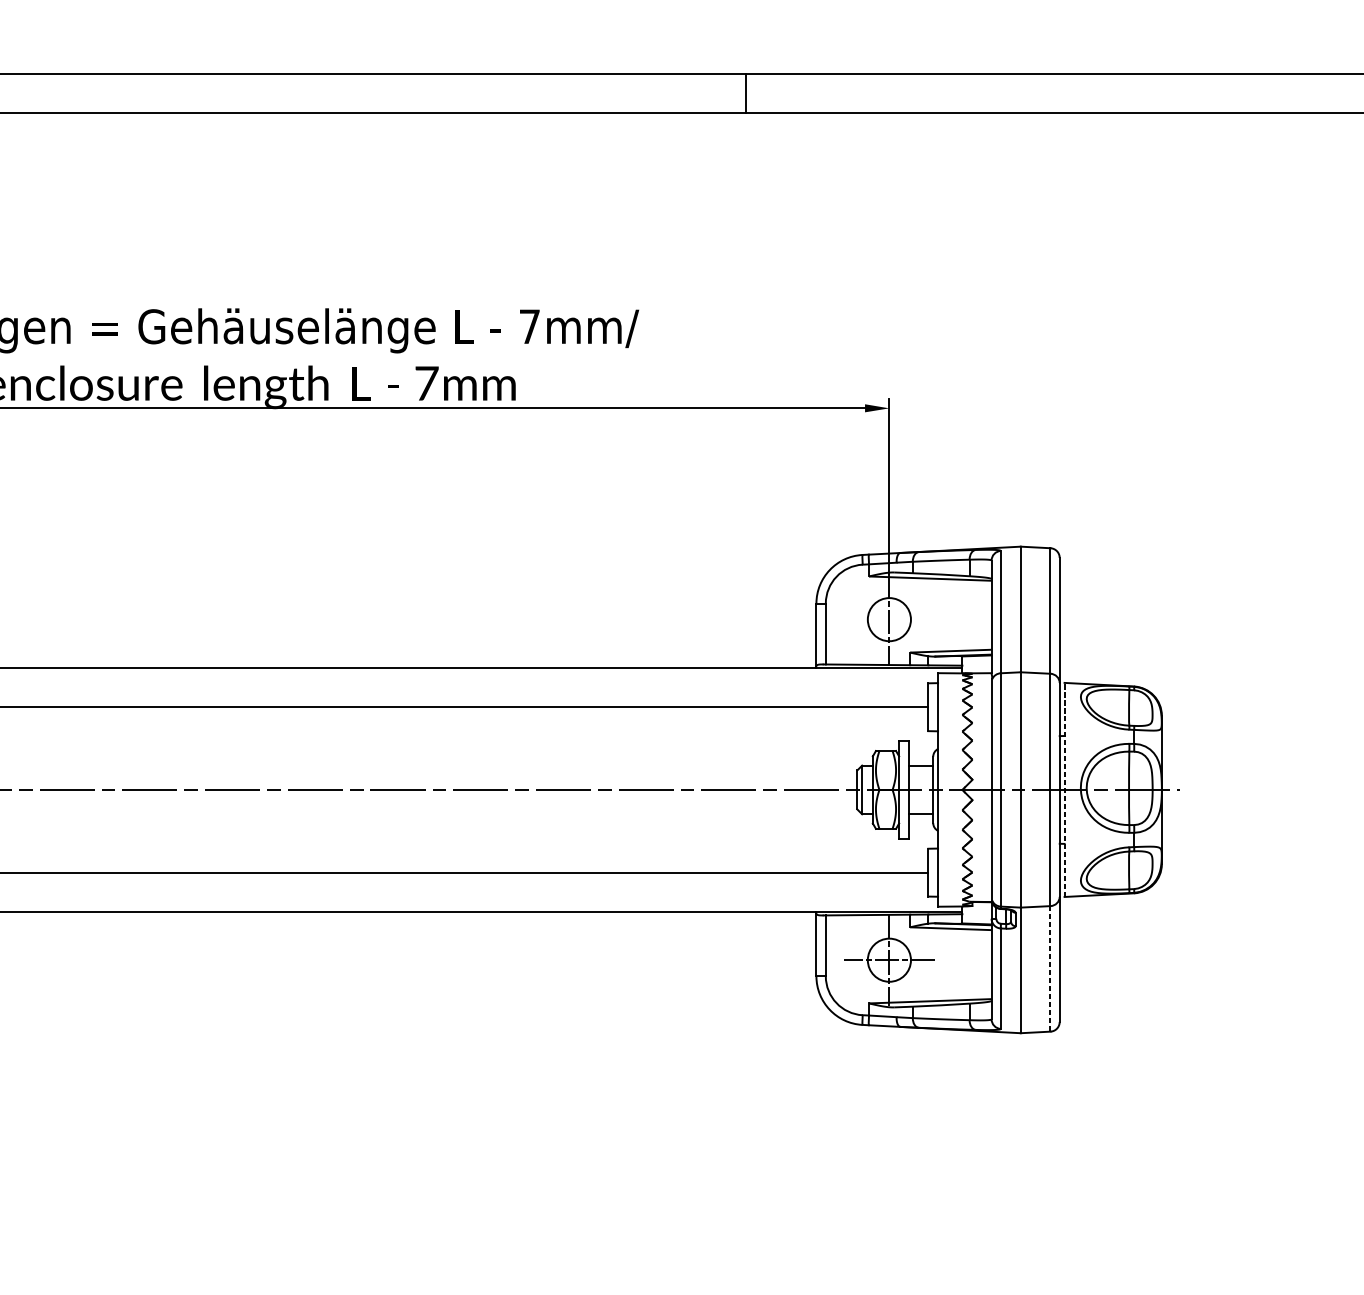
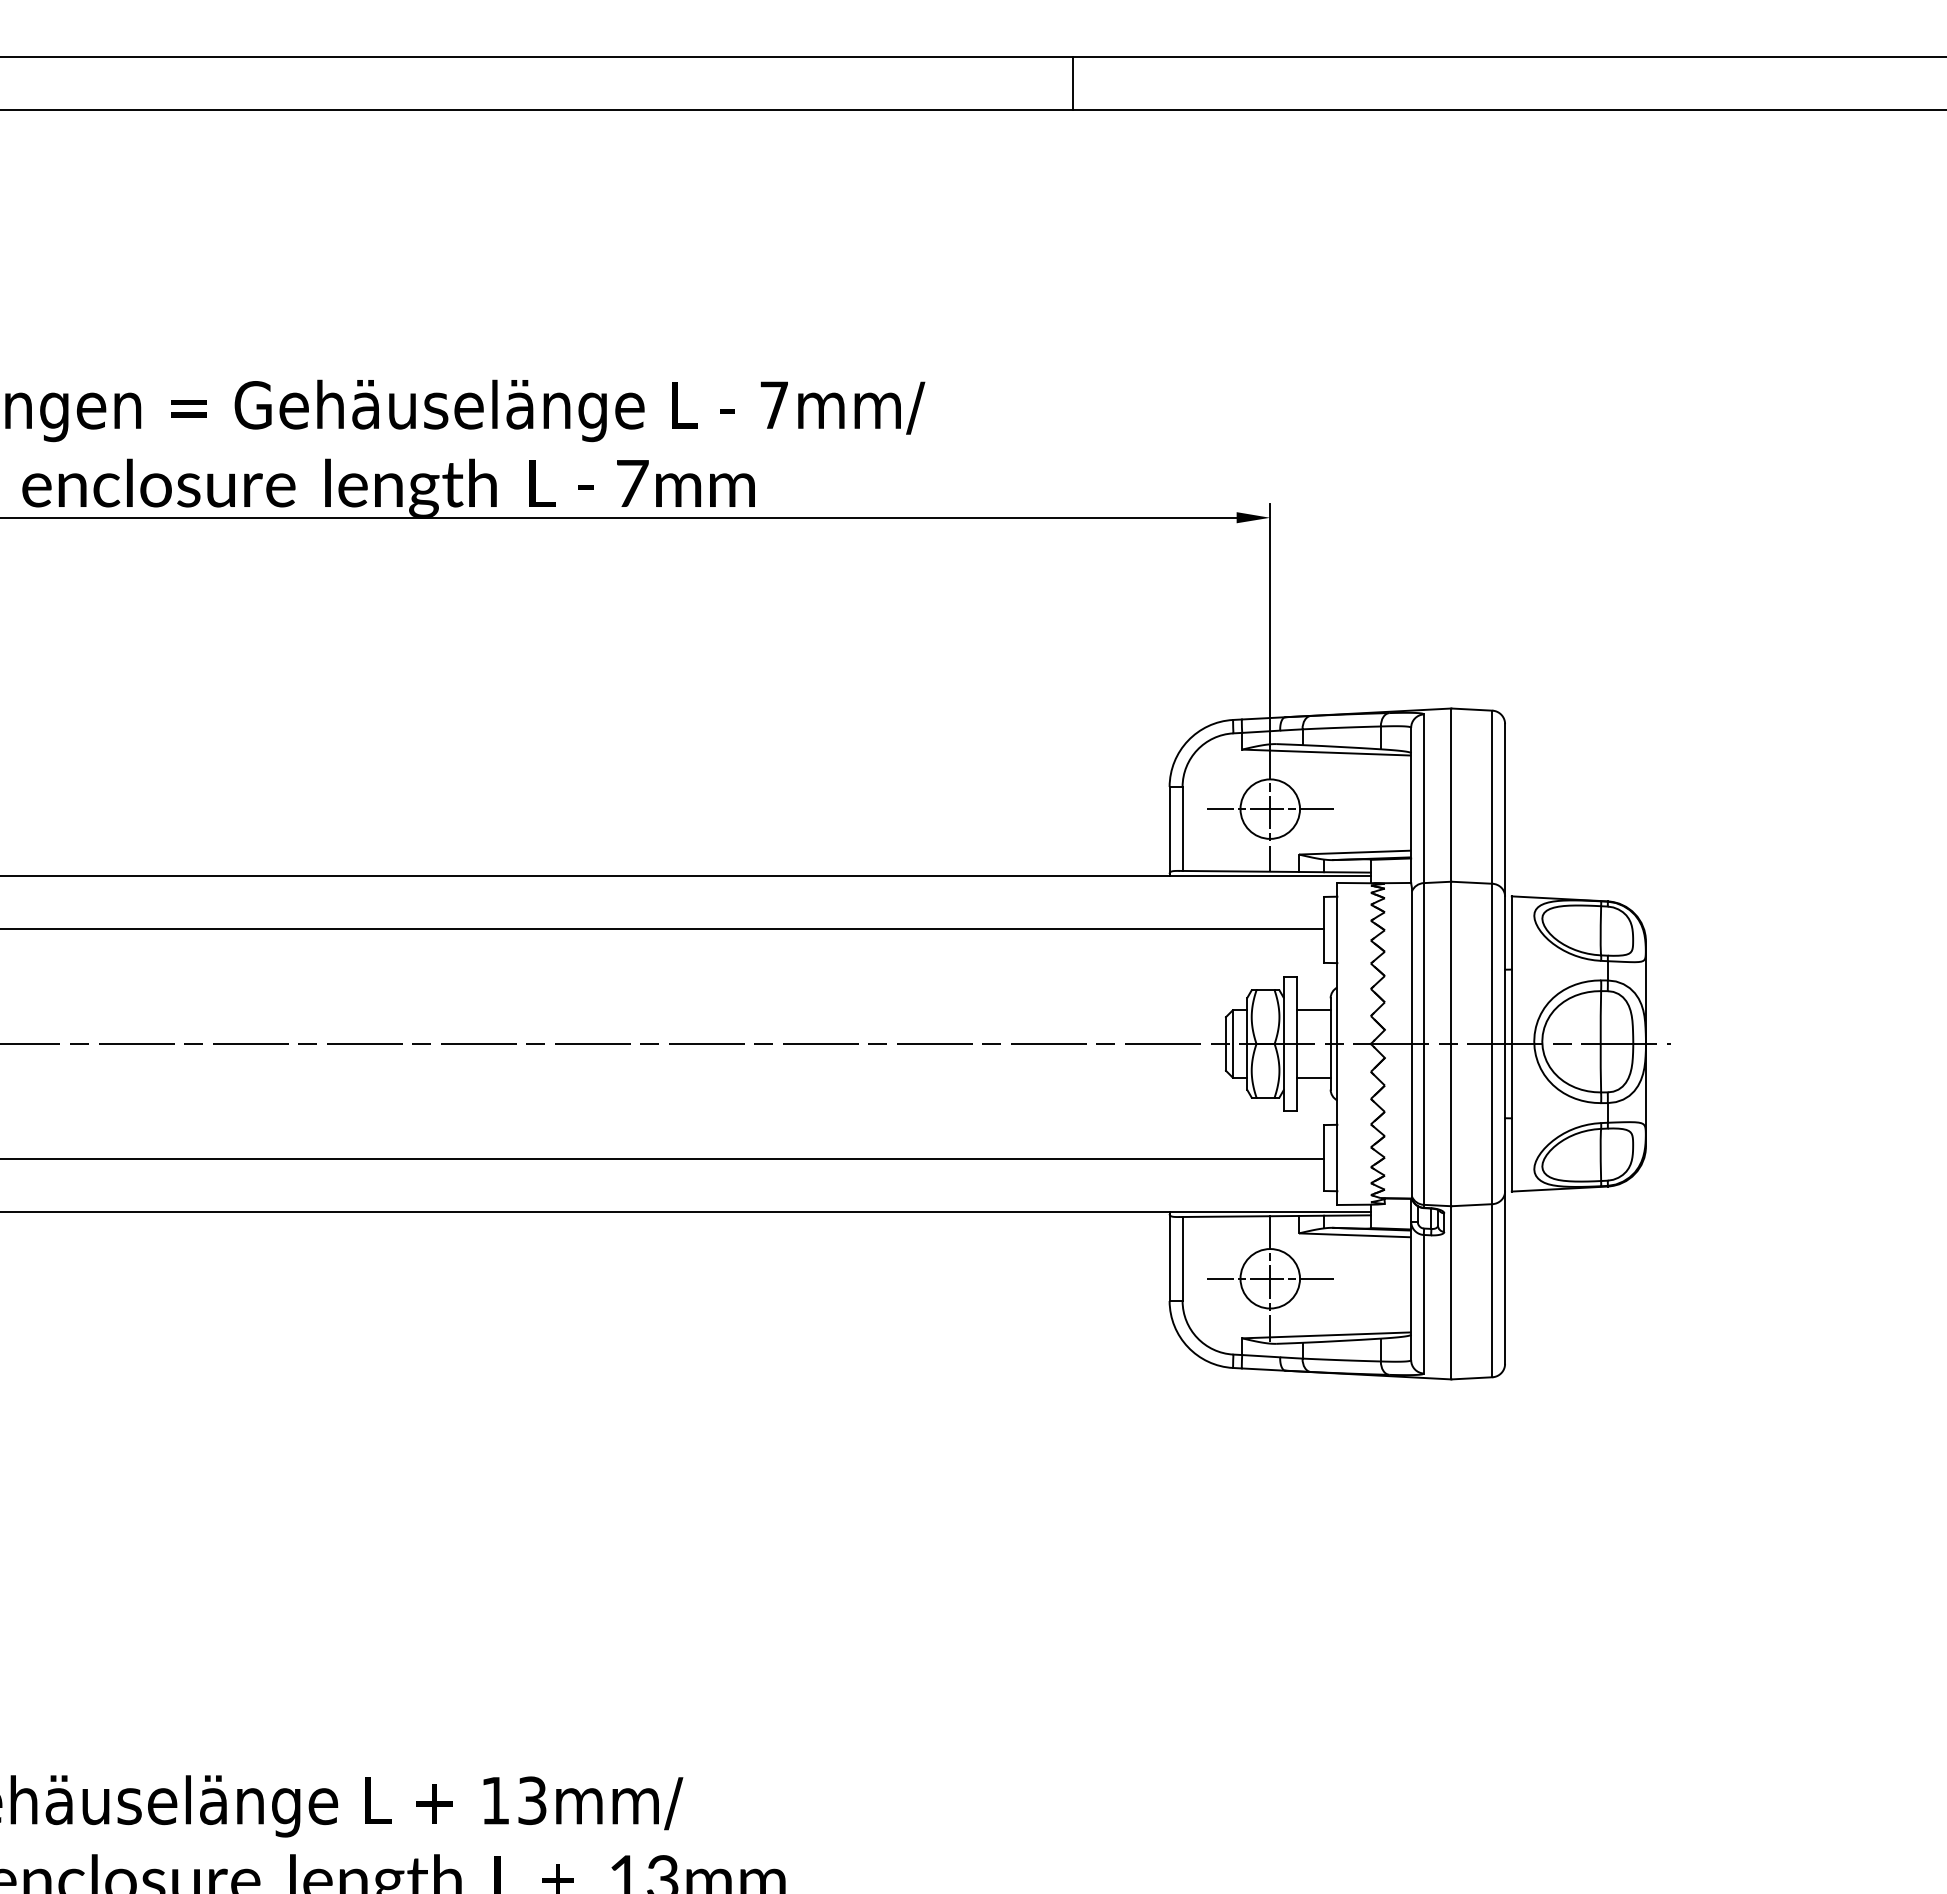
line: (888, 619) -> (1269, 809), added
line: (1064, 789) -> (1511, 1043), dashed -> solid
line: (1050, 968) -> (1492, 1290), dashed -> solid

